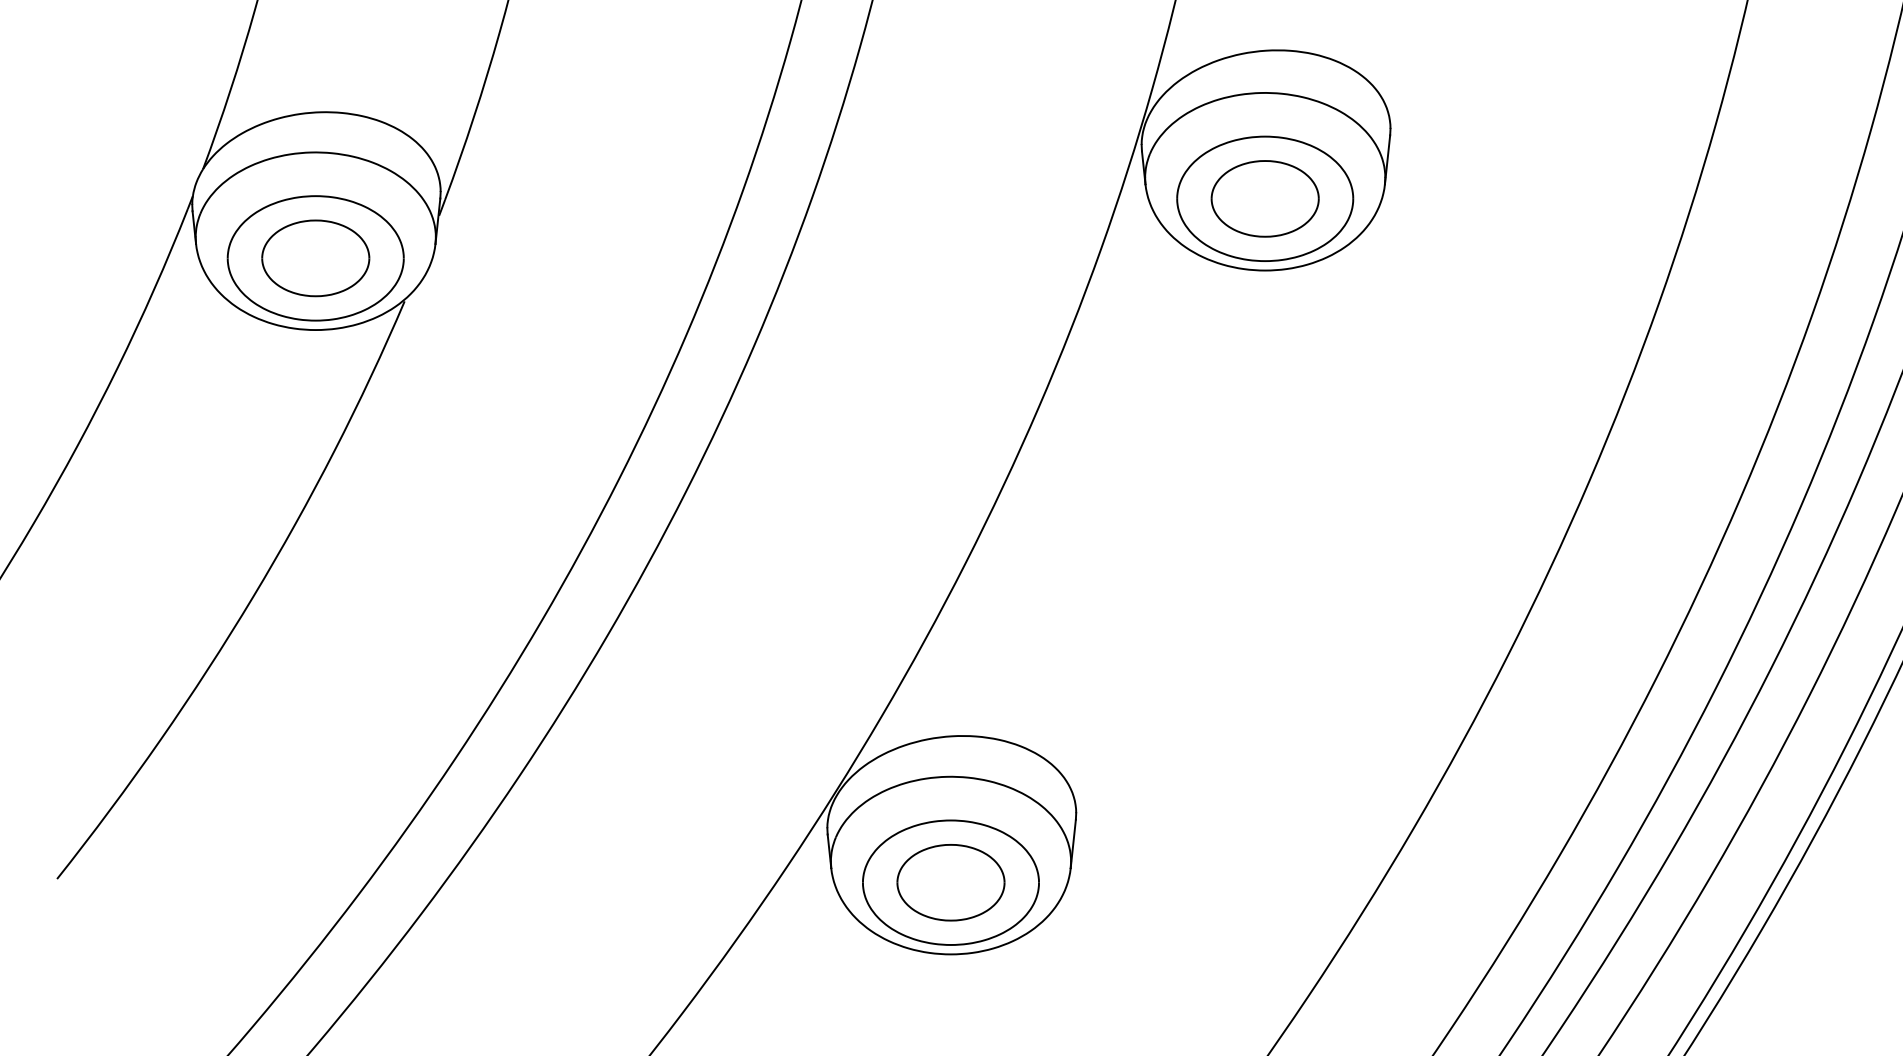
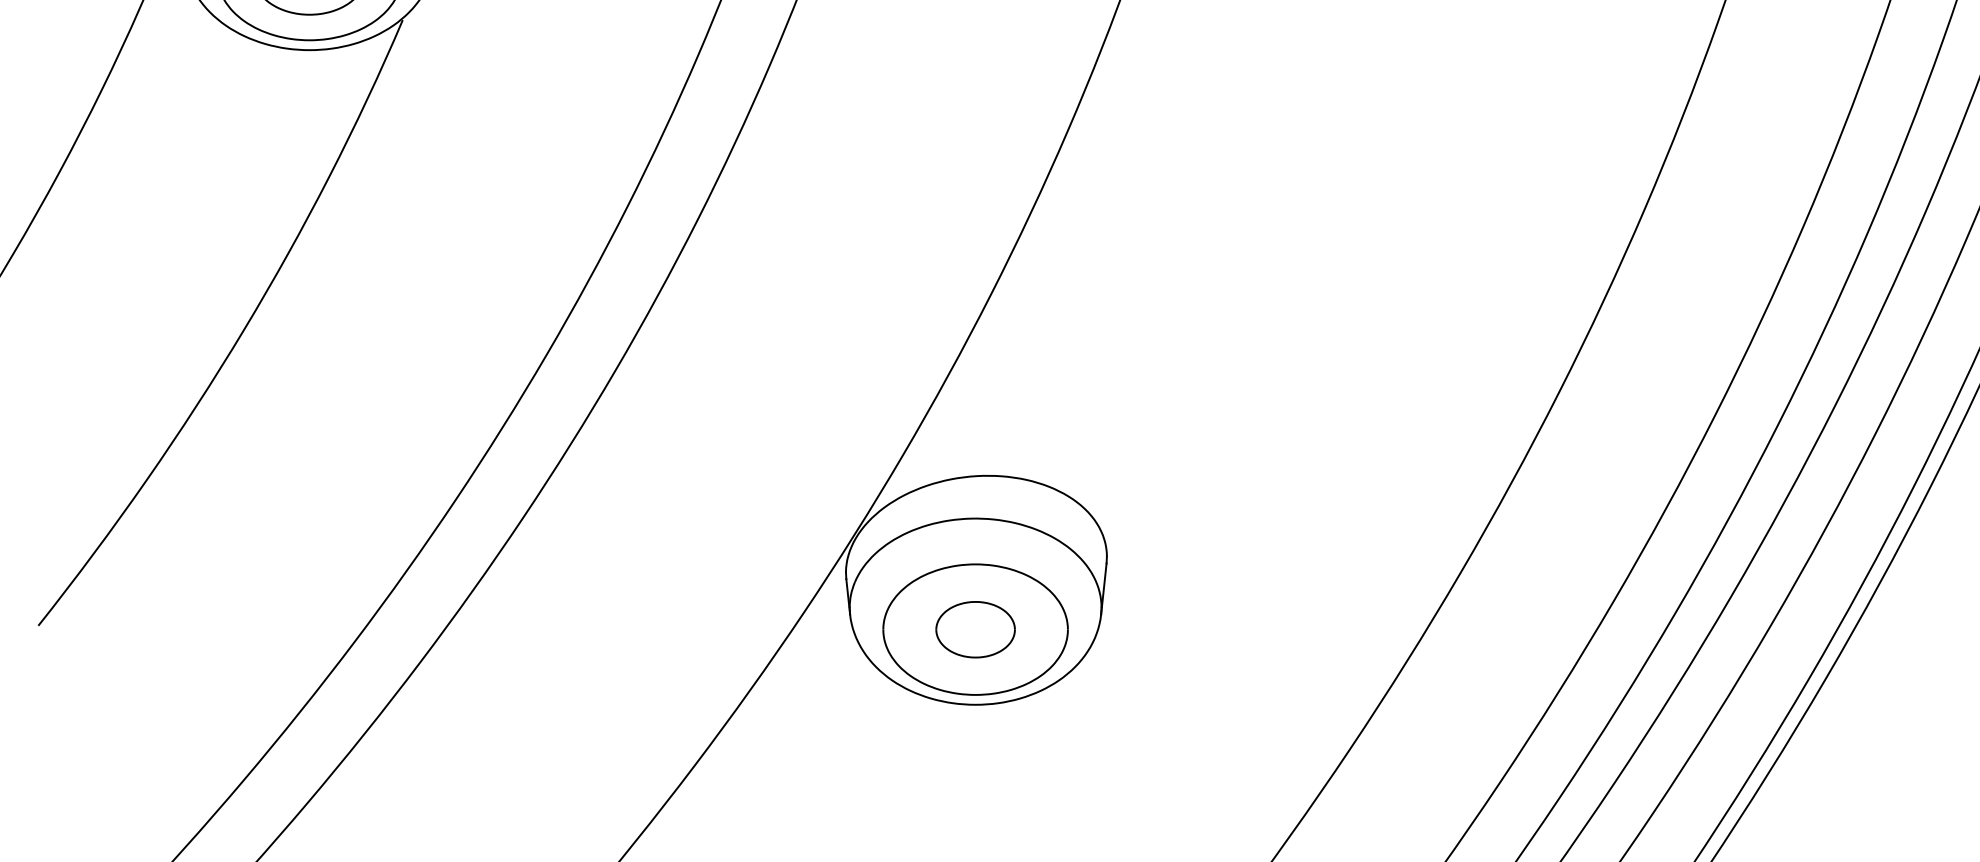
part: (950, 882) -> (975, 629), size x0.7

